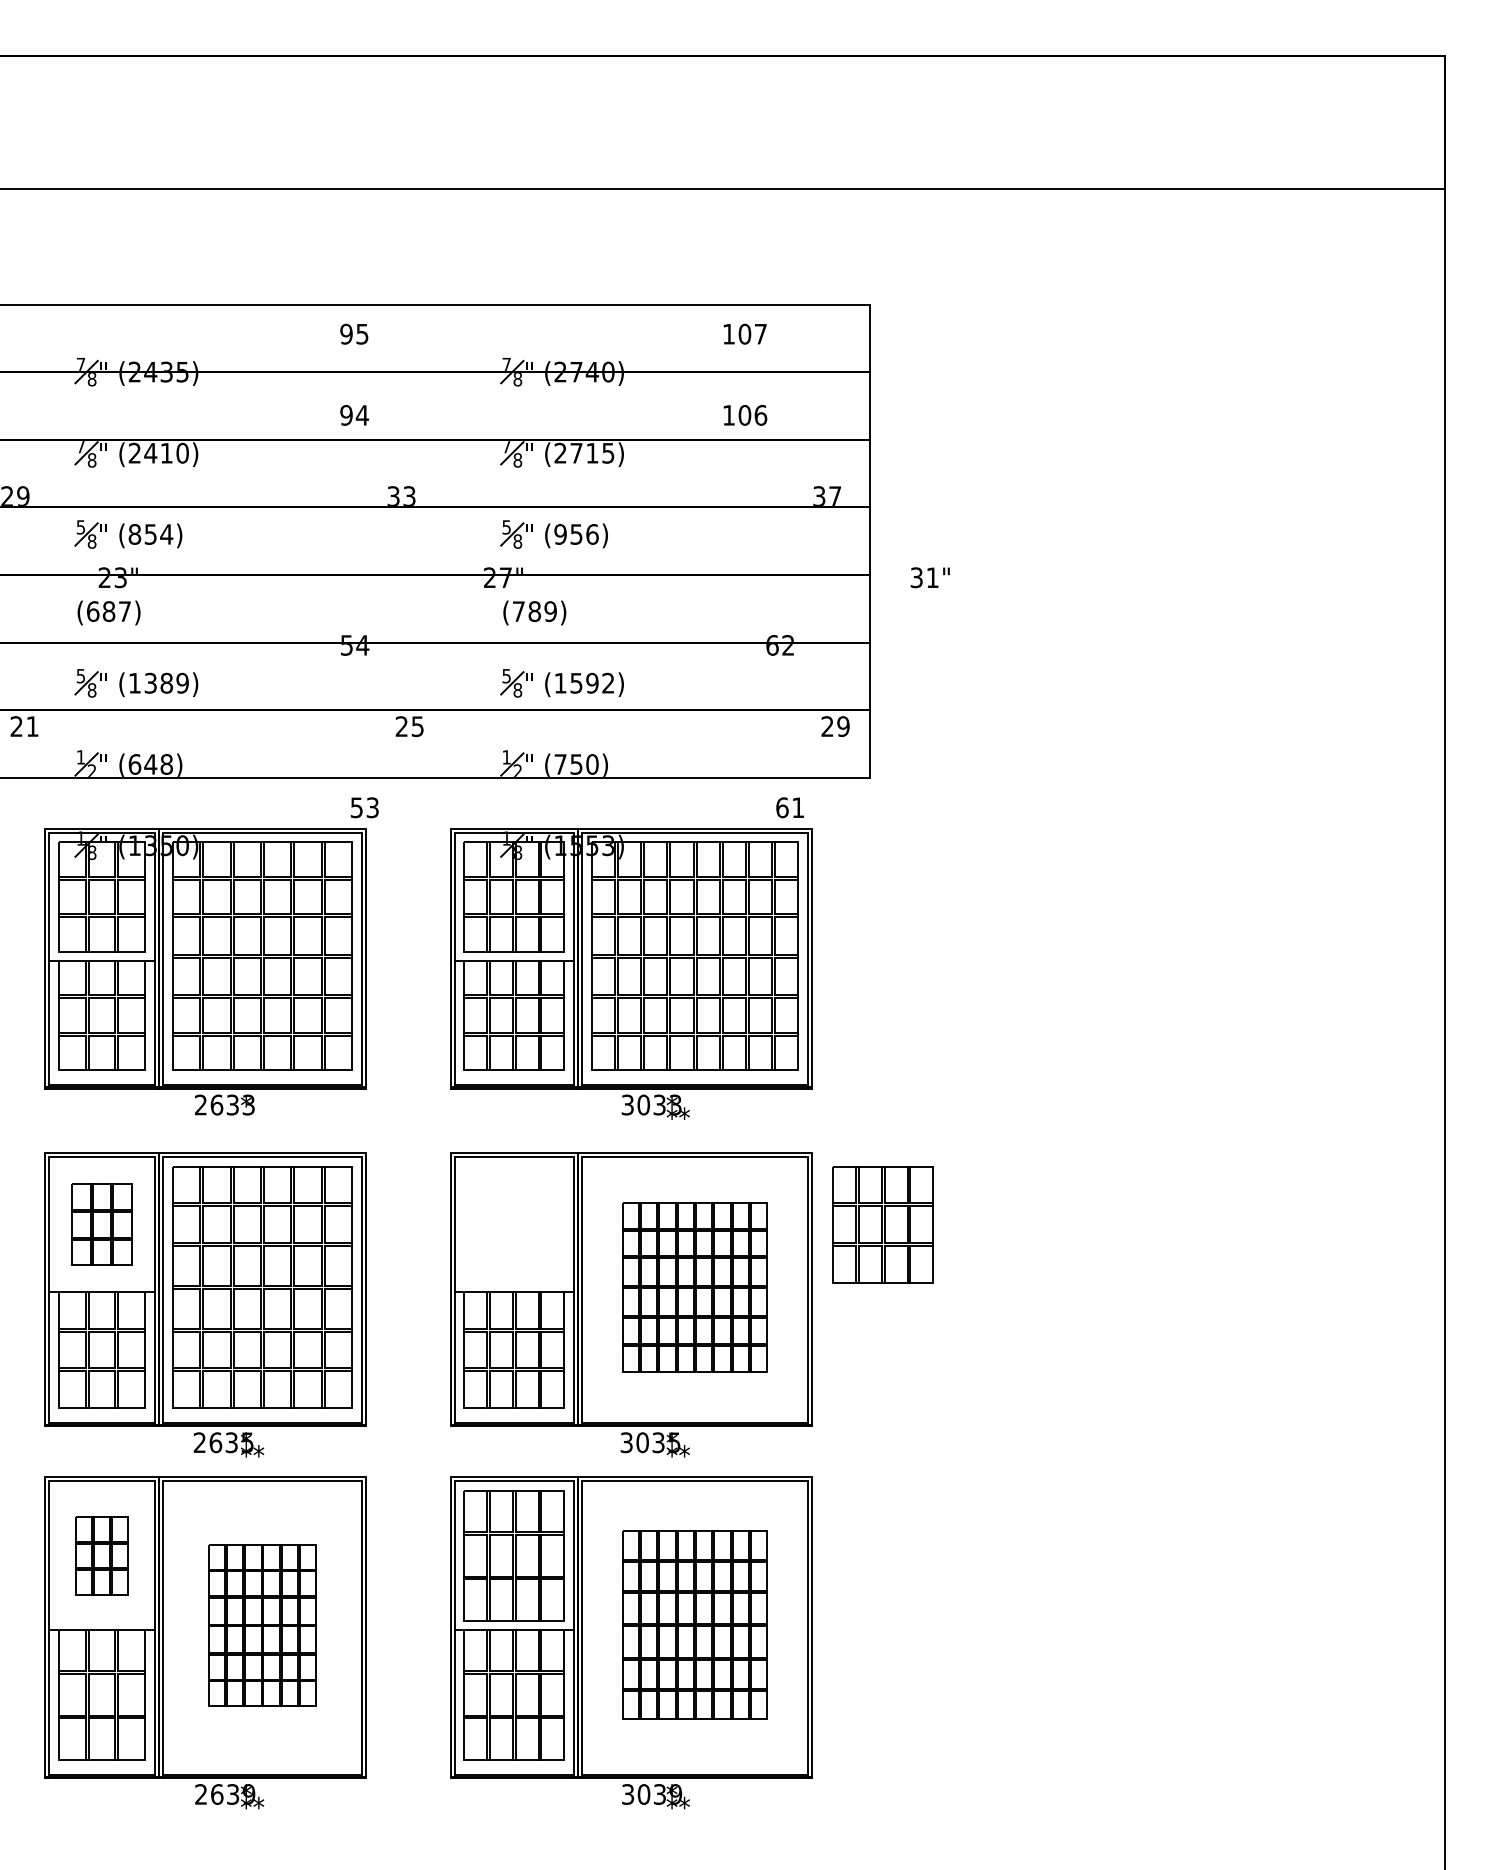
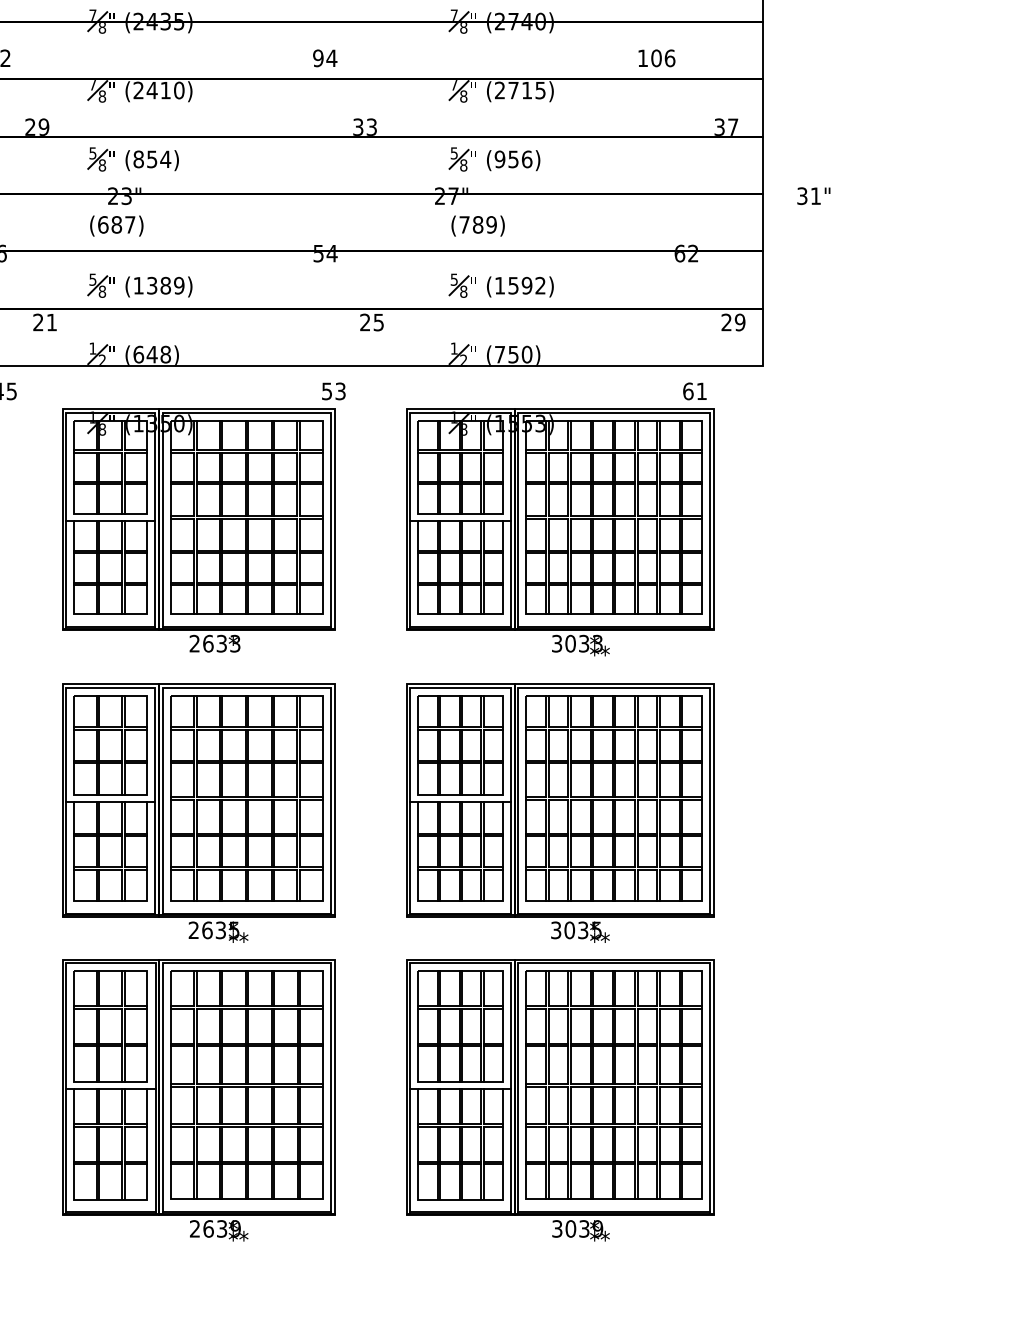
part: (101, 1224) -> (110, 745), size x1.43
part: (882, 1224) -> (460, 745), moved
part: (694, 1287) -> (613, 798), size x1.43
part: (101, 1555) -> (110, 1026), size x1.67
part: (262, 1625) -> (247, 1085), size x1.67
part: (694, 1625) -> (613, 1085), size x1.43

